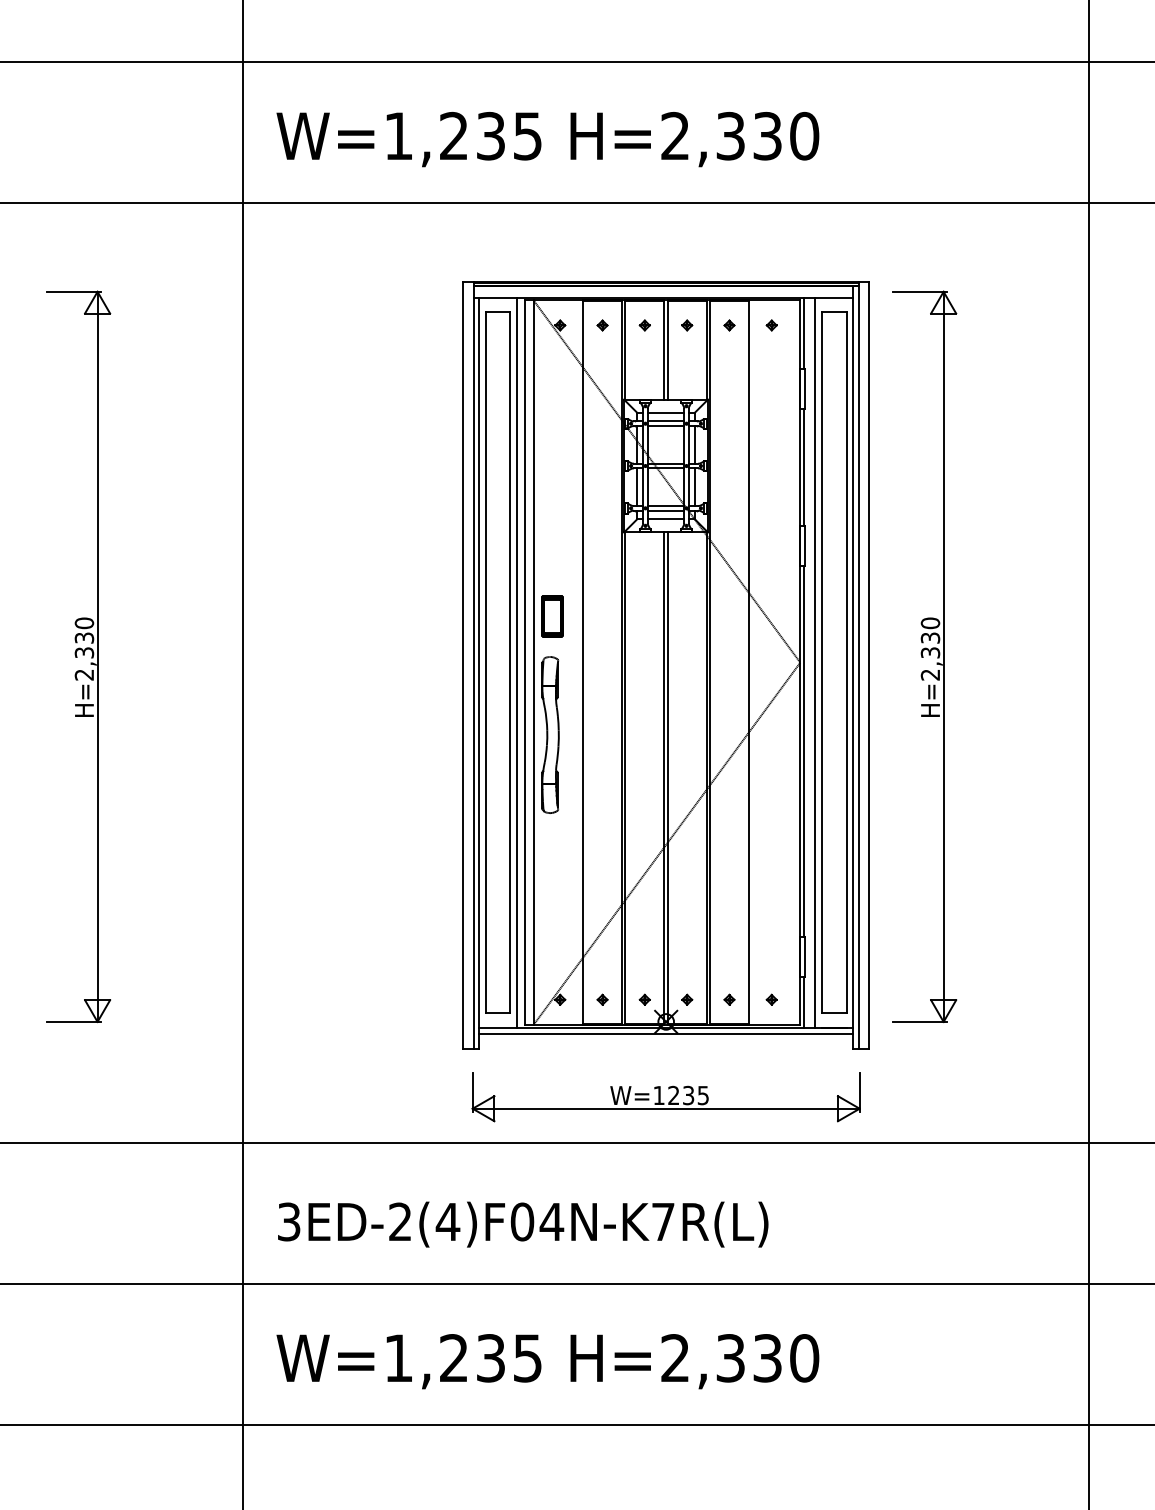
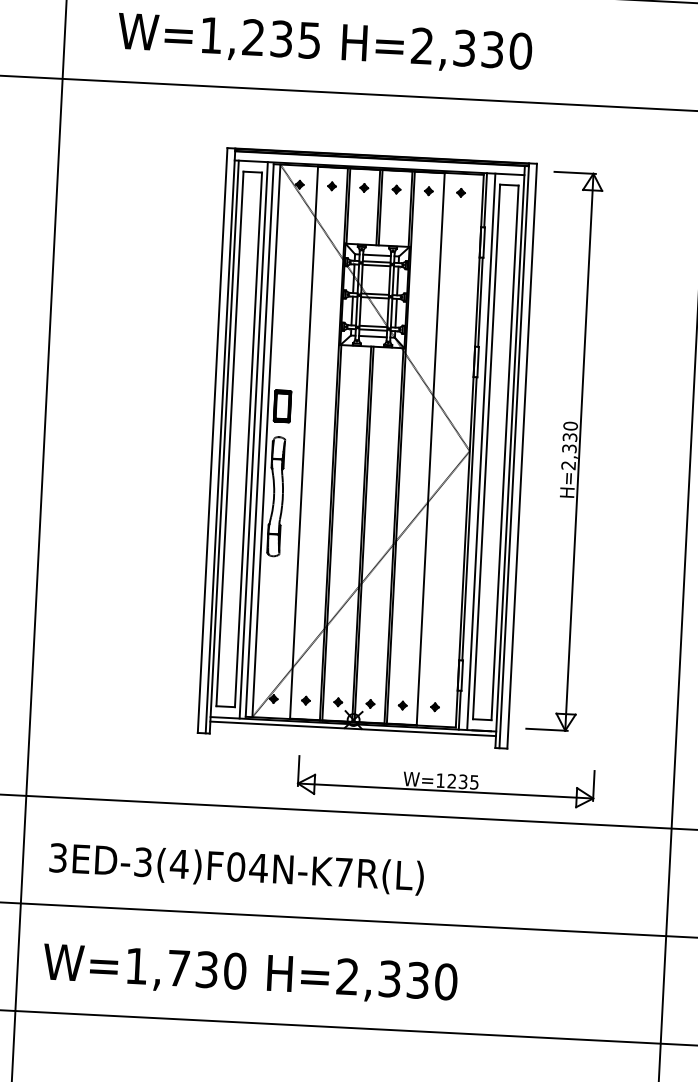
text: (547, 139) -> (324, 43), moved
part: (665, 1097) -> (445, 782), moved
text: (400, 1221) -> (143, 861), 3ED-2(4)F04N-K7R(L) -> 3ED-3(4)F04N-K7R(L)
text: (491, 1358) -> (207, 969), W=1,235 -> W=1,730

